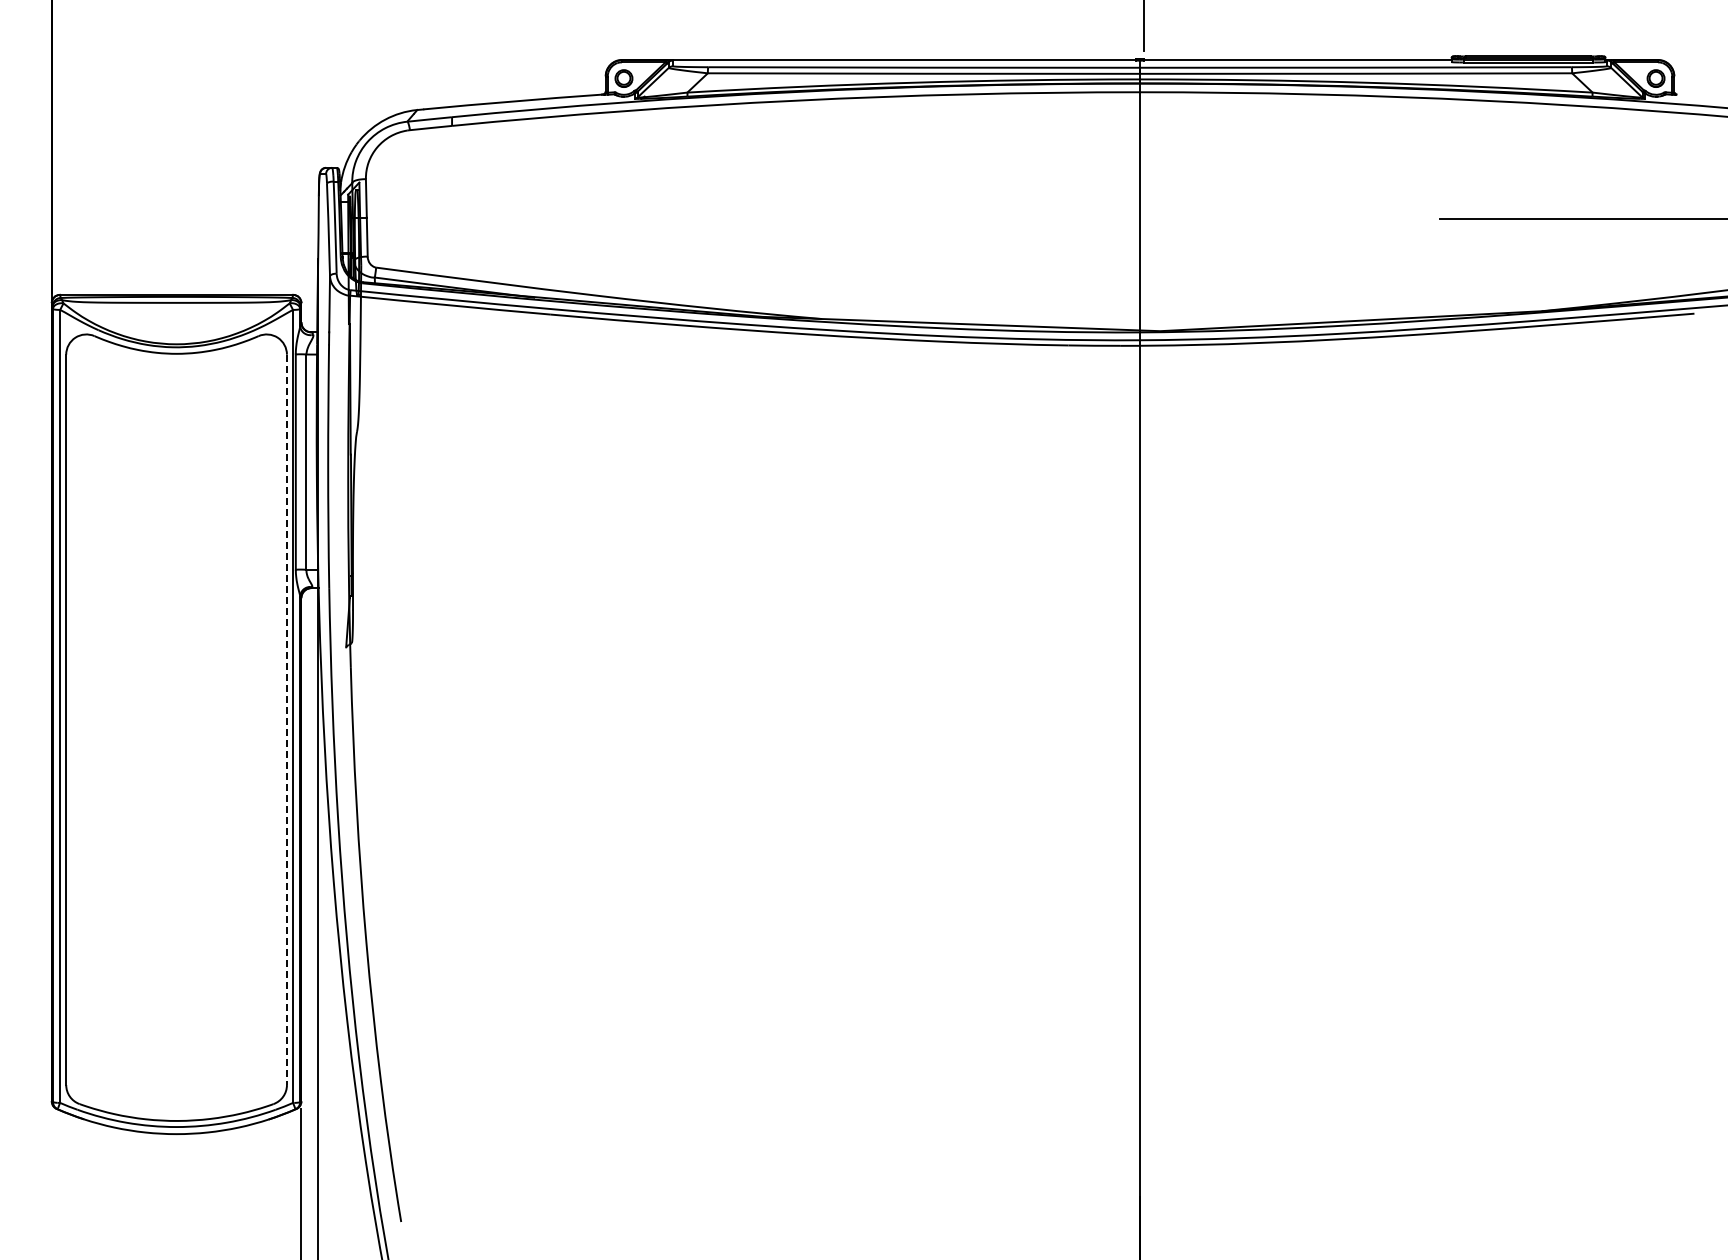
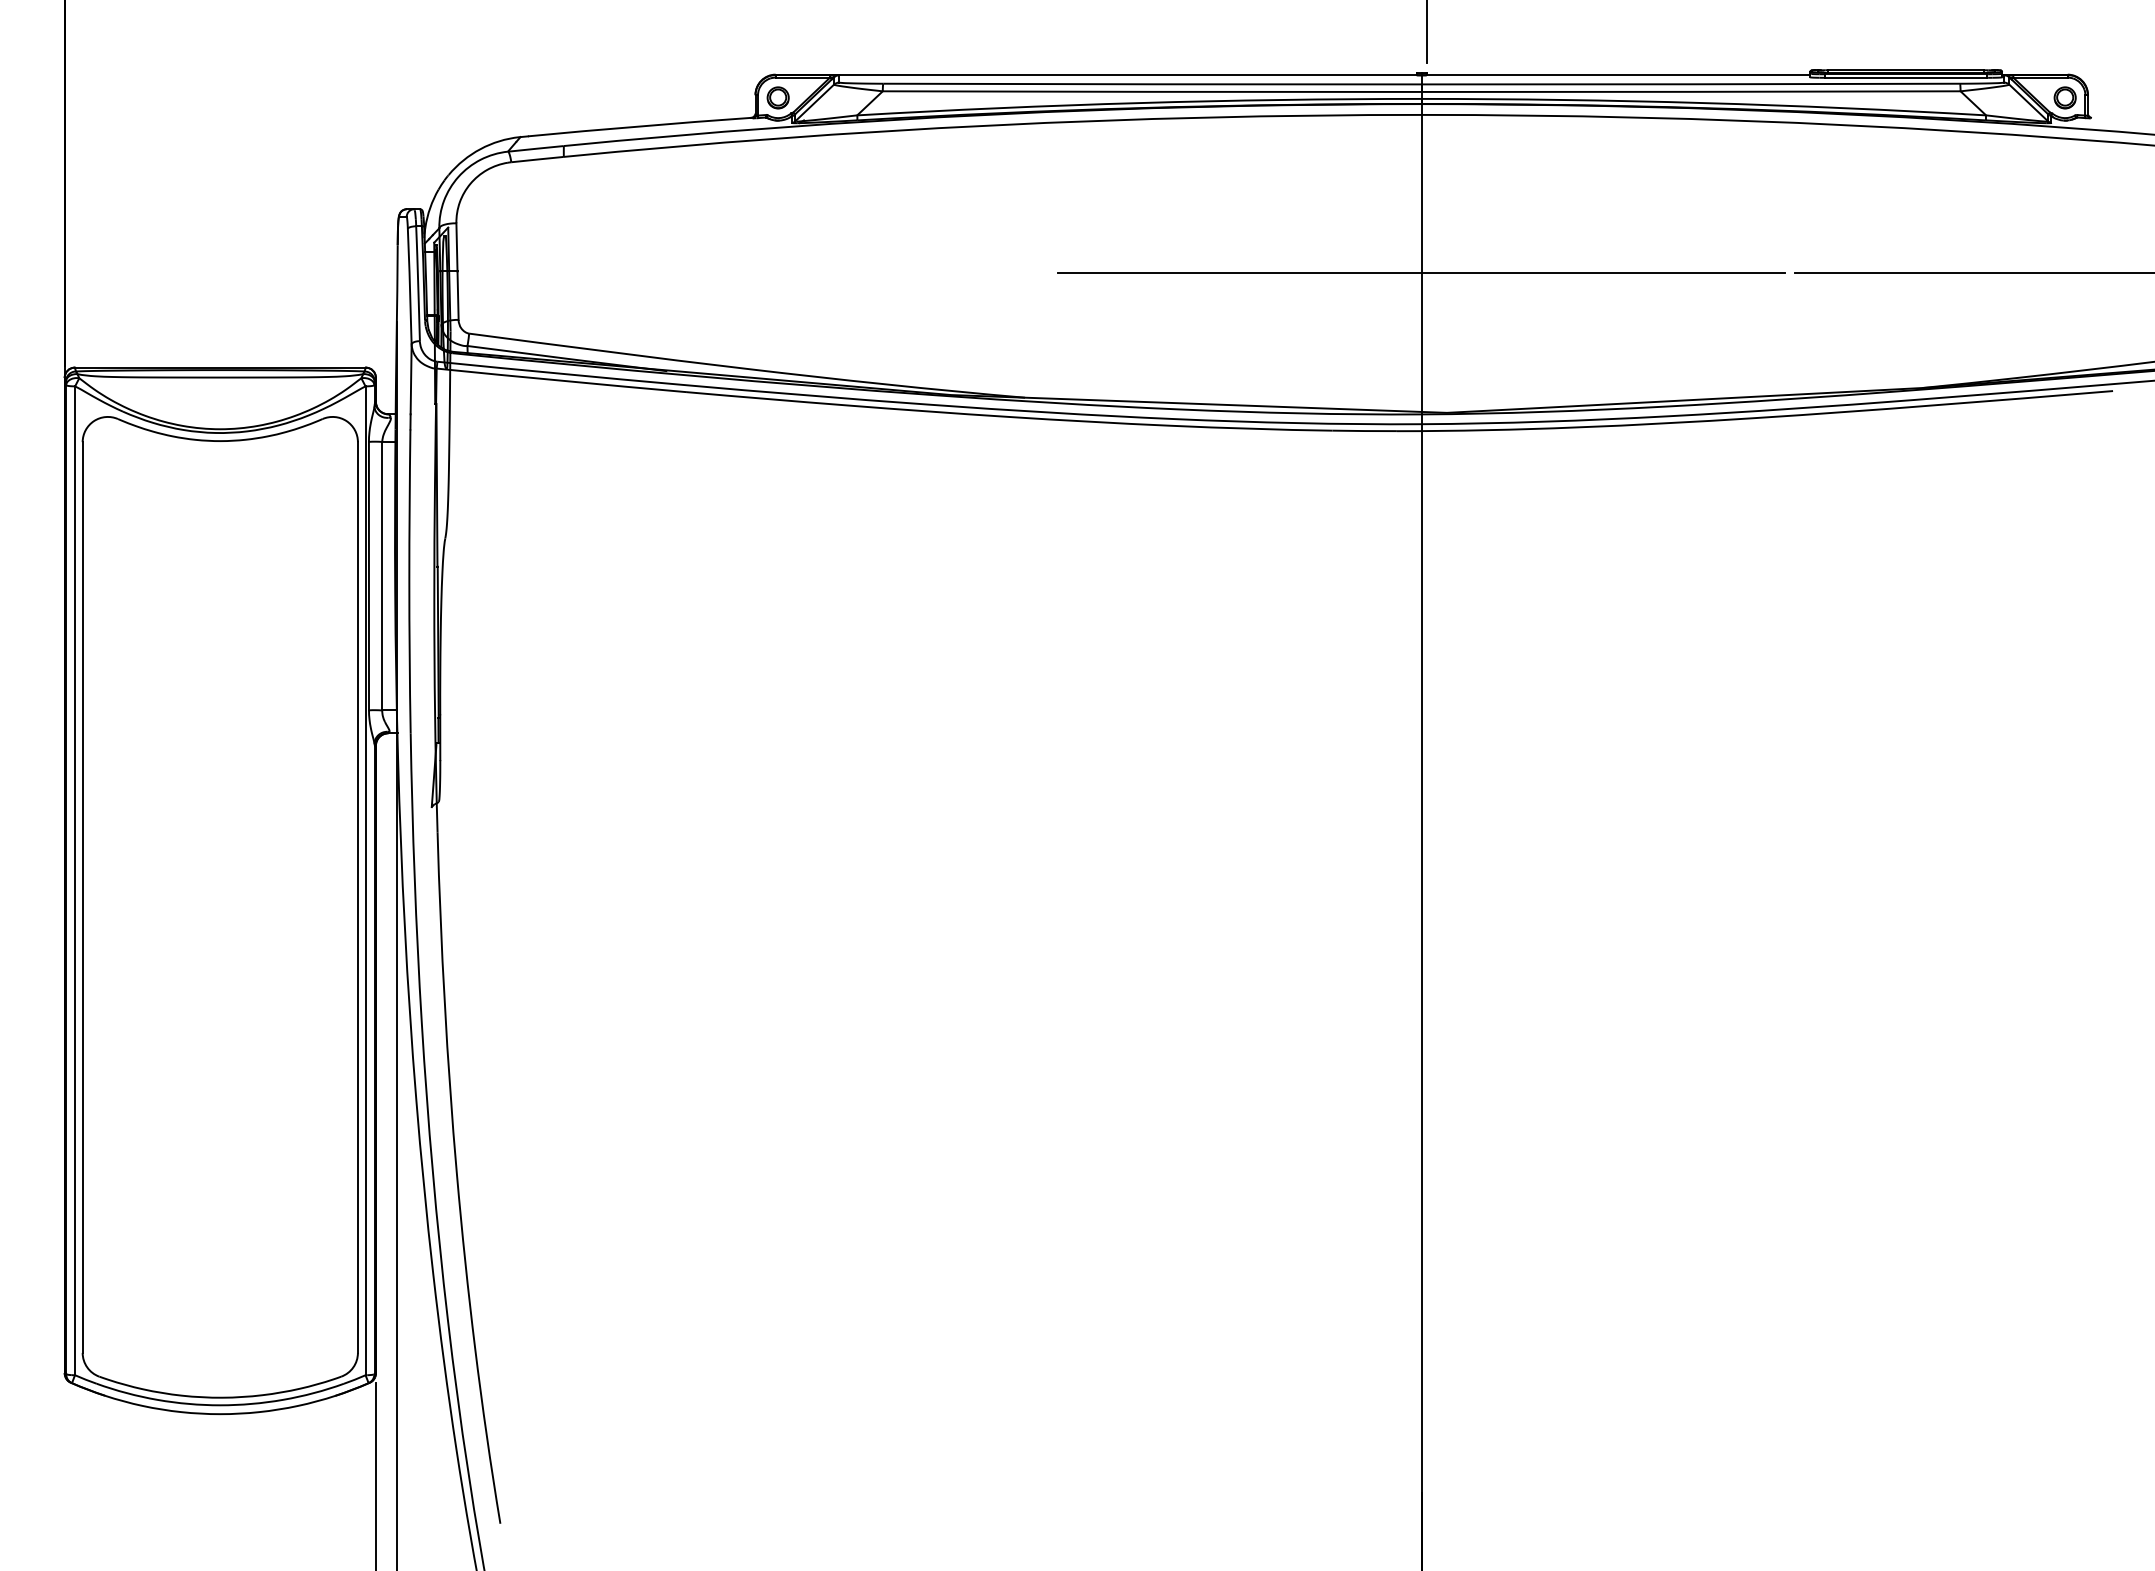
line: (1139, 218) -> (1421, 272), added
line: (286, 720) -> (357, 898), dashed -> solid

